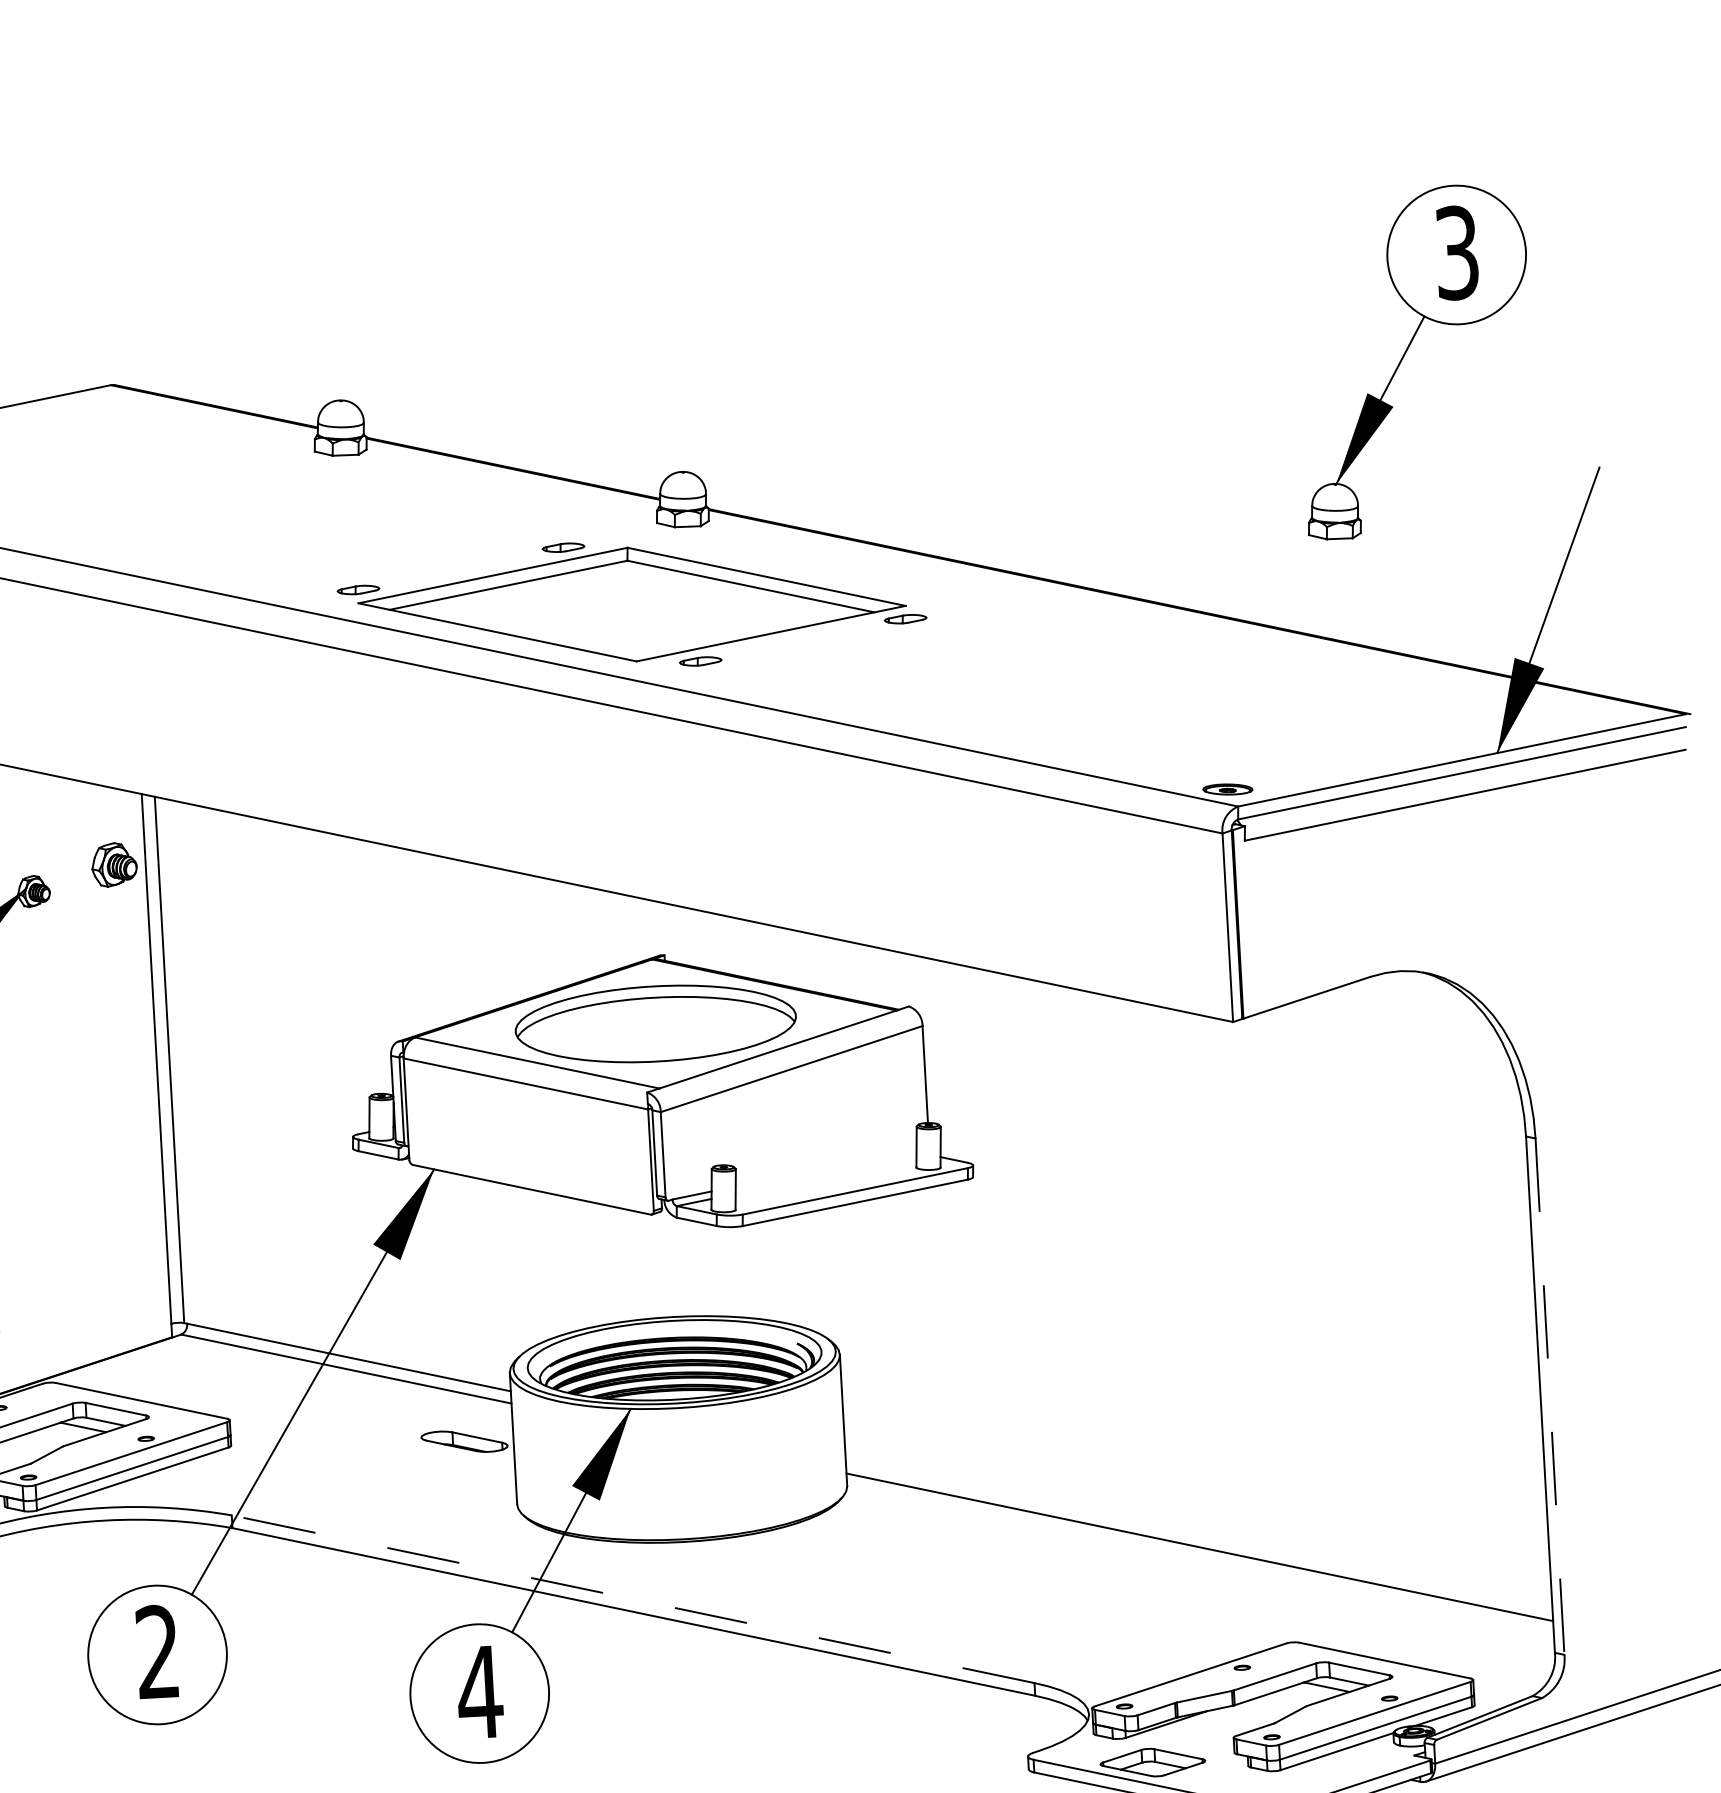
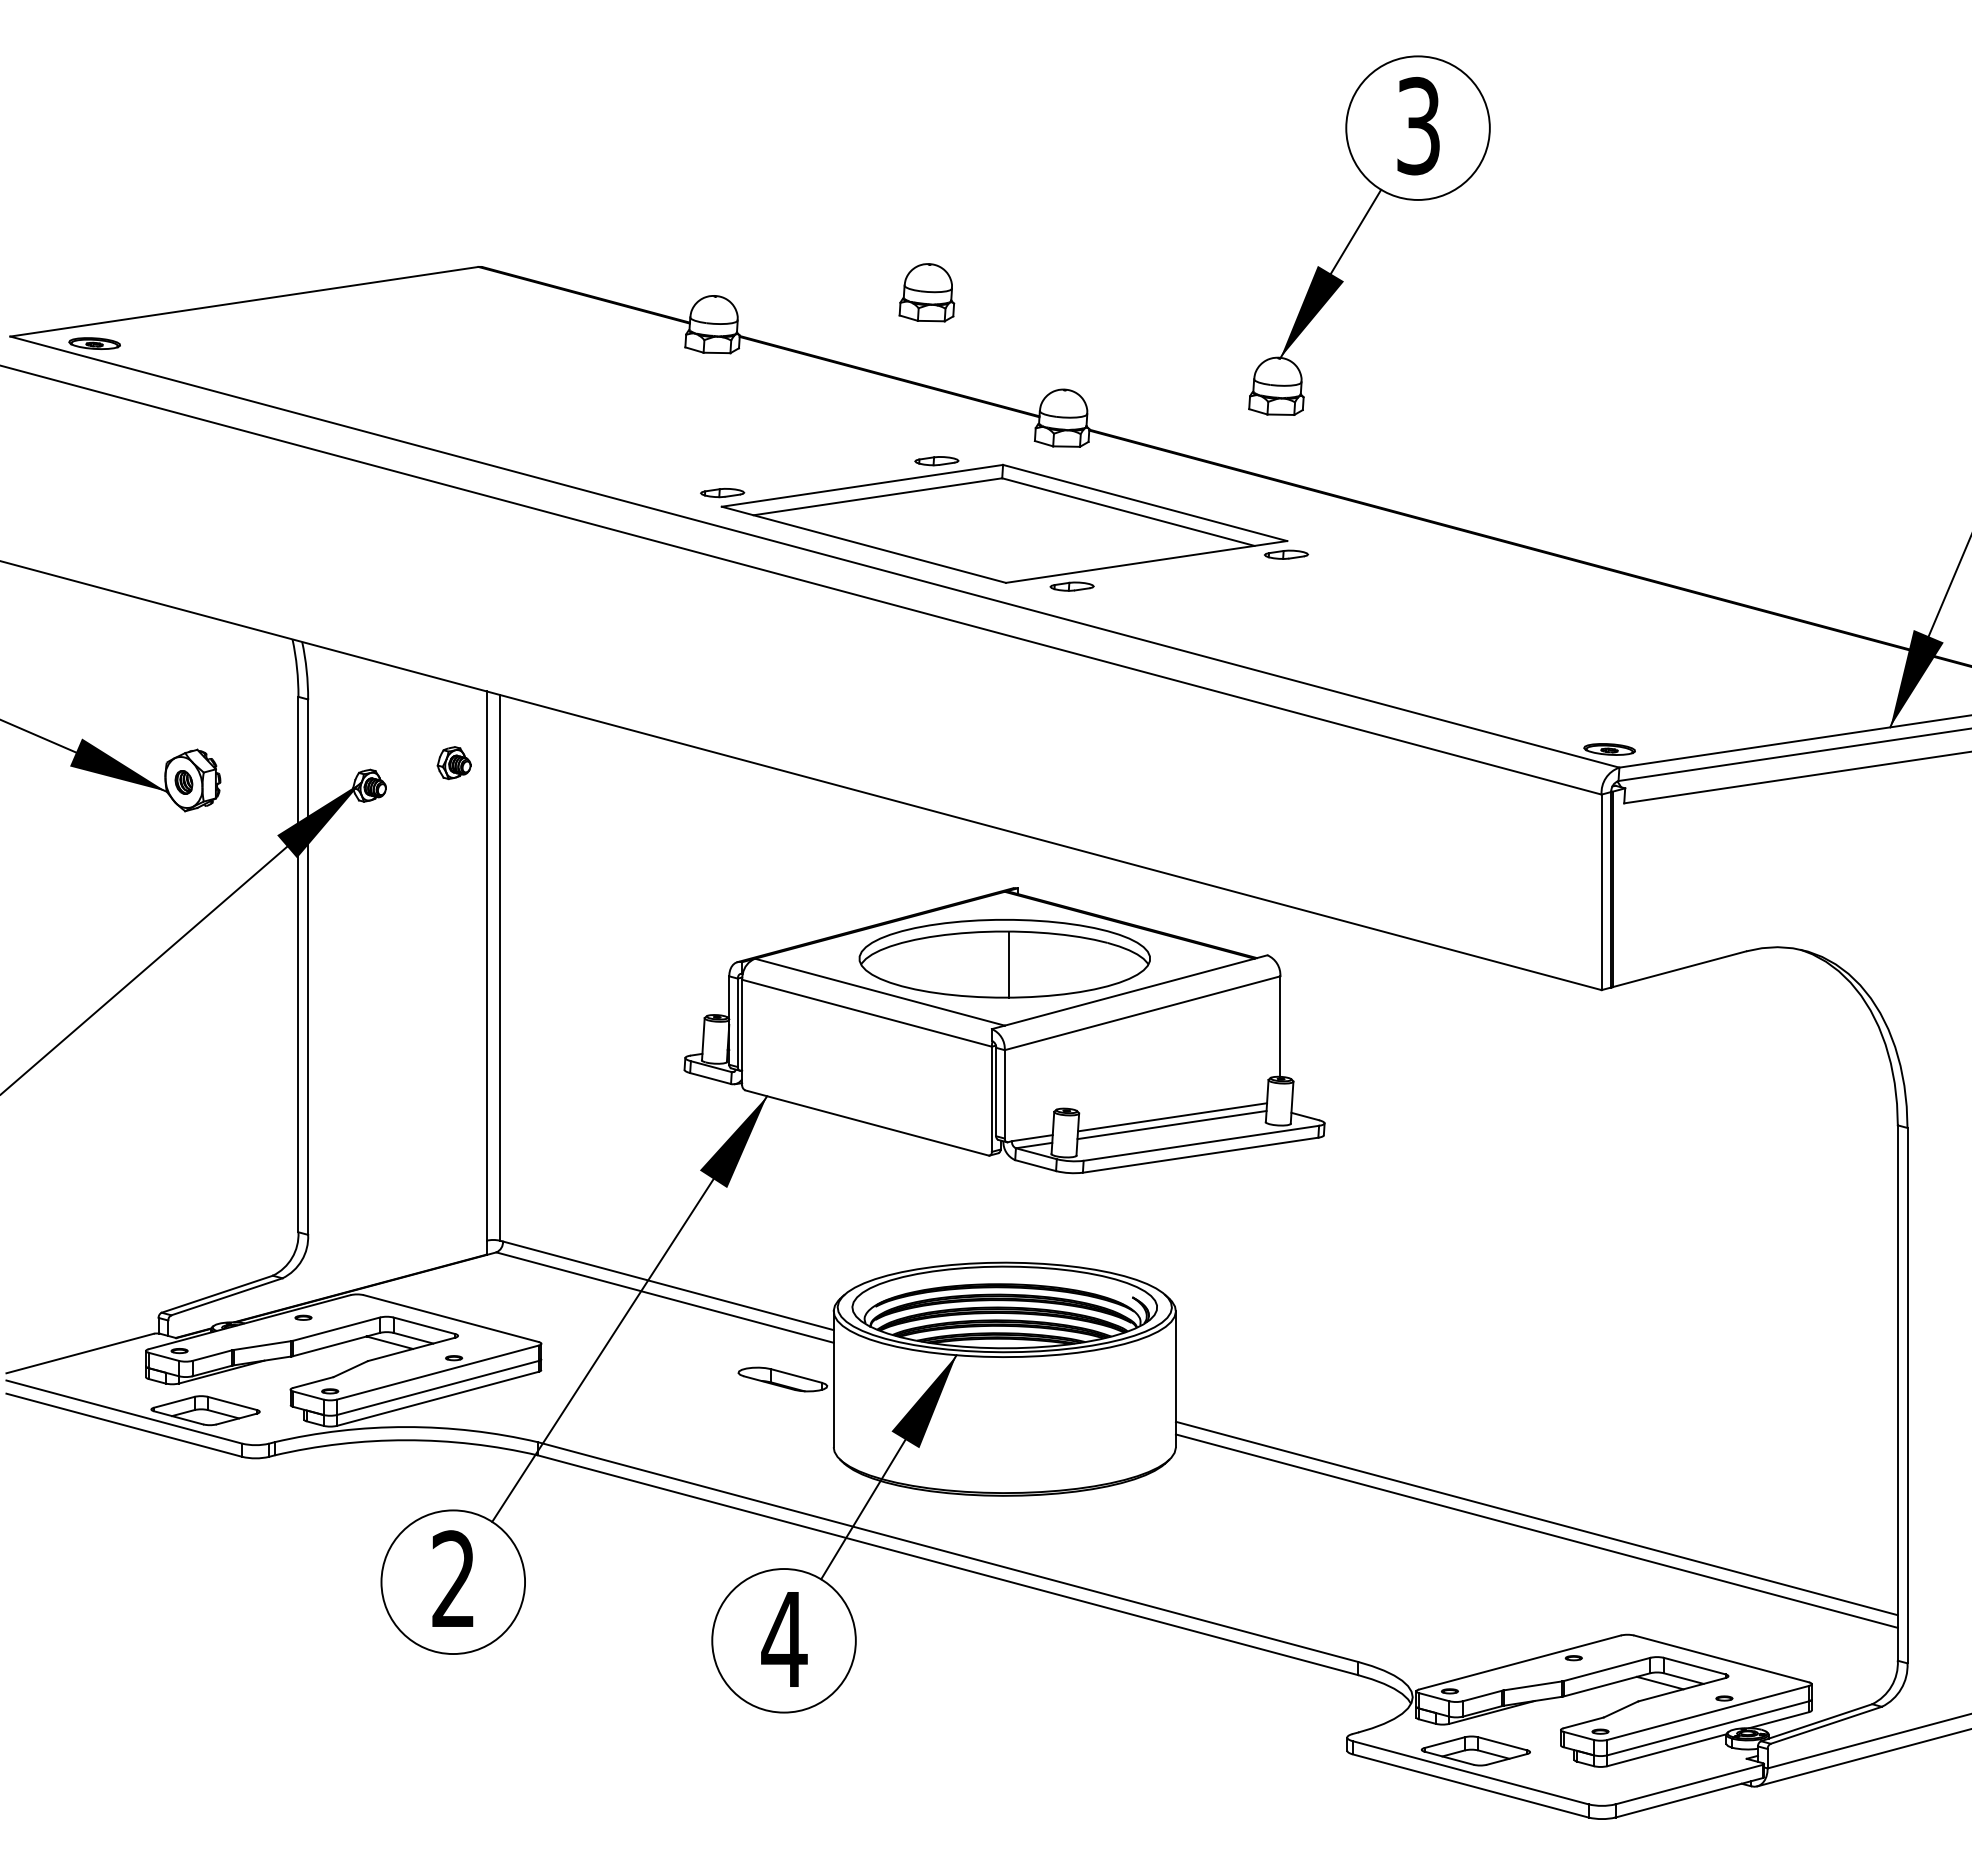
part: (1405, 354) -> (1359, 228), moved
part: (544, 385) -> (926, 292), added
part: (113, 865) -> (453, 763), size x0.71
line: (660, 1029) -> (1009, 964), added
line: (826, 1168) -> (1172, 1117), added
line: (825, 1175) -> (1171, 1125), added
line: (1549, 1396) -> (1907, 1395), dashed -> solid
line: (1198, 1535) -> (1536, 1518), added
line: (633, 1599) -> (948, 1552), dashed -> solid

